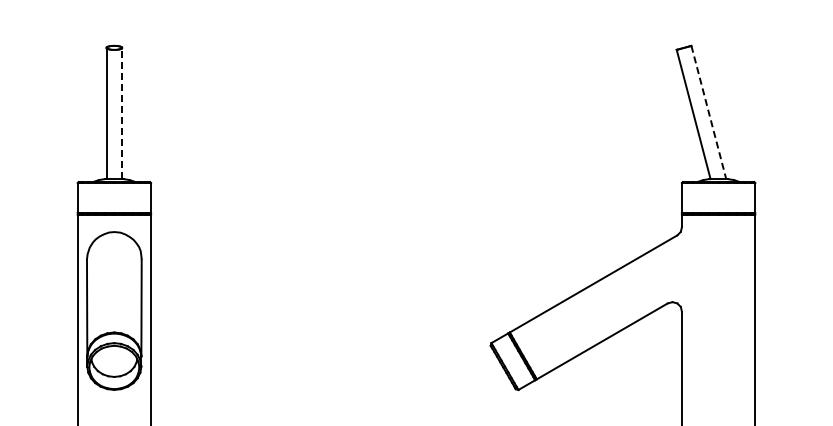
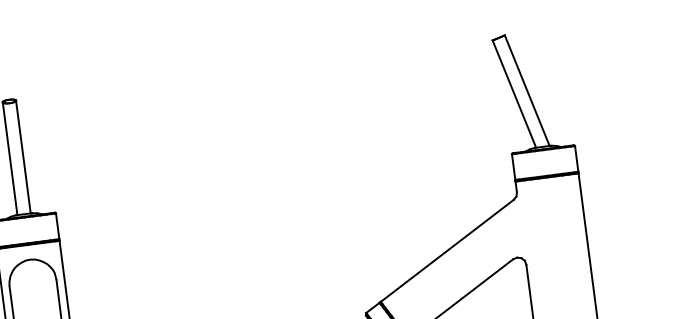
line: (708, 112) -> (526, 90), dashed -> solid
line: (122, 113) -> (23, 156), dashed -> solid

